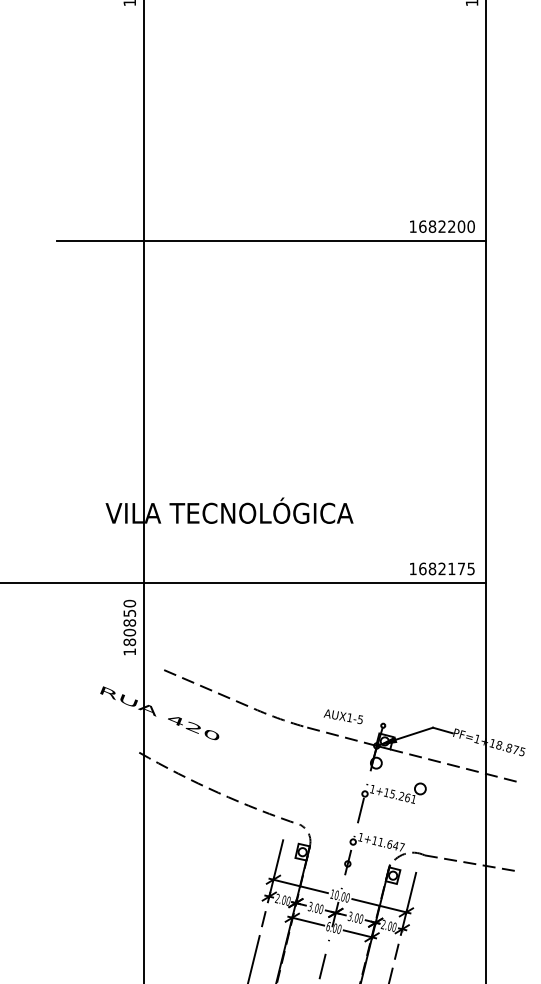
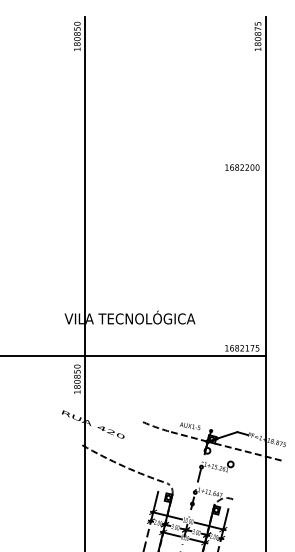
line: (270, 241) -> (151, 175), removed
line: (209, 688) -> (119, 411), removed
line: (472, 862) -> (258, 503), removed

